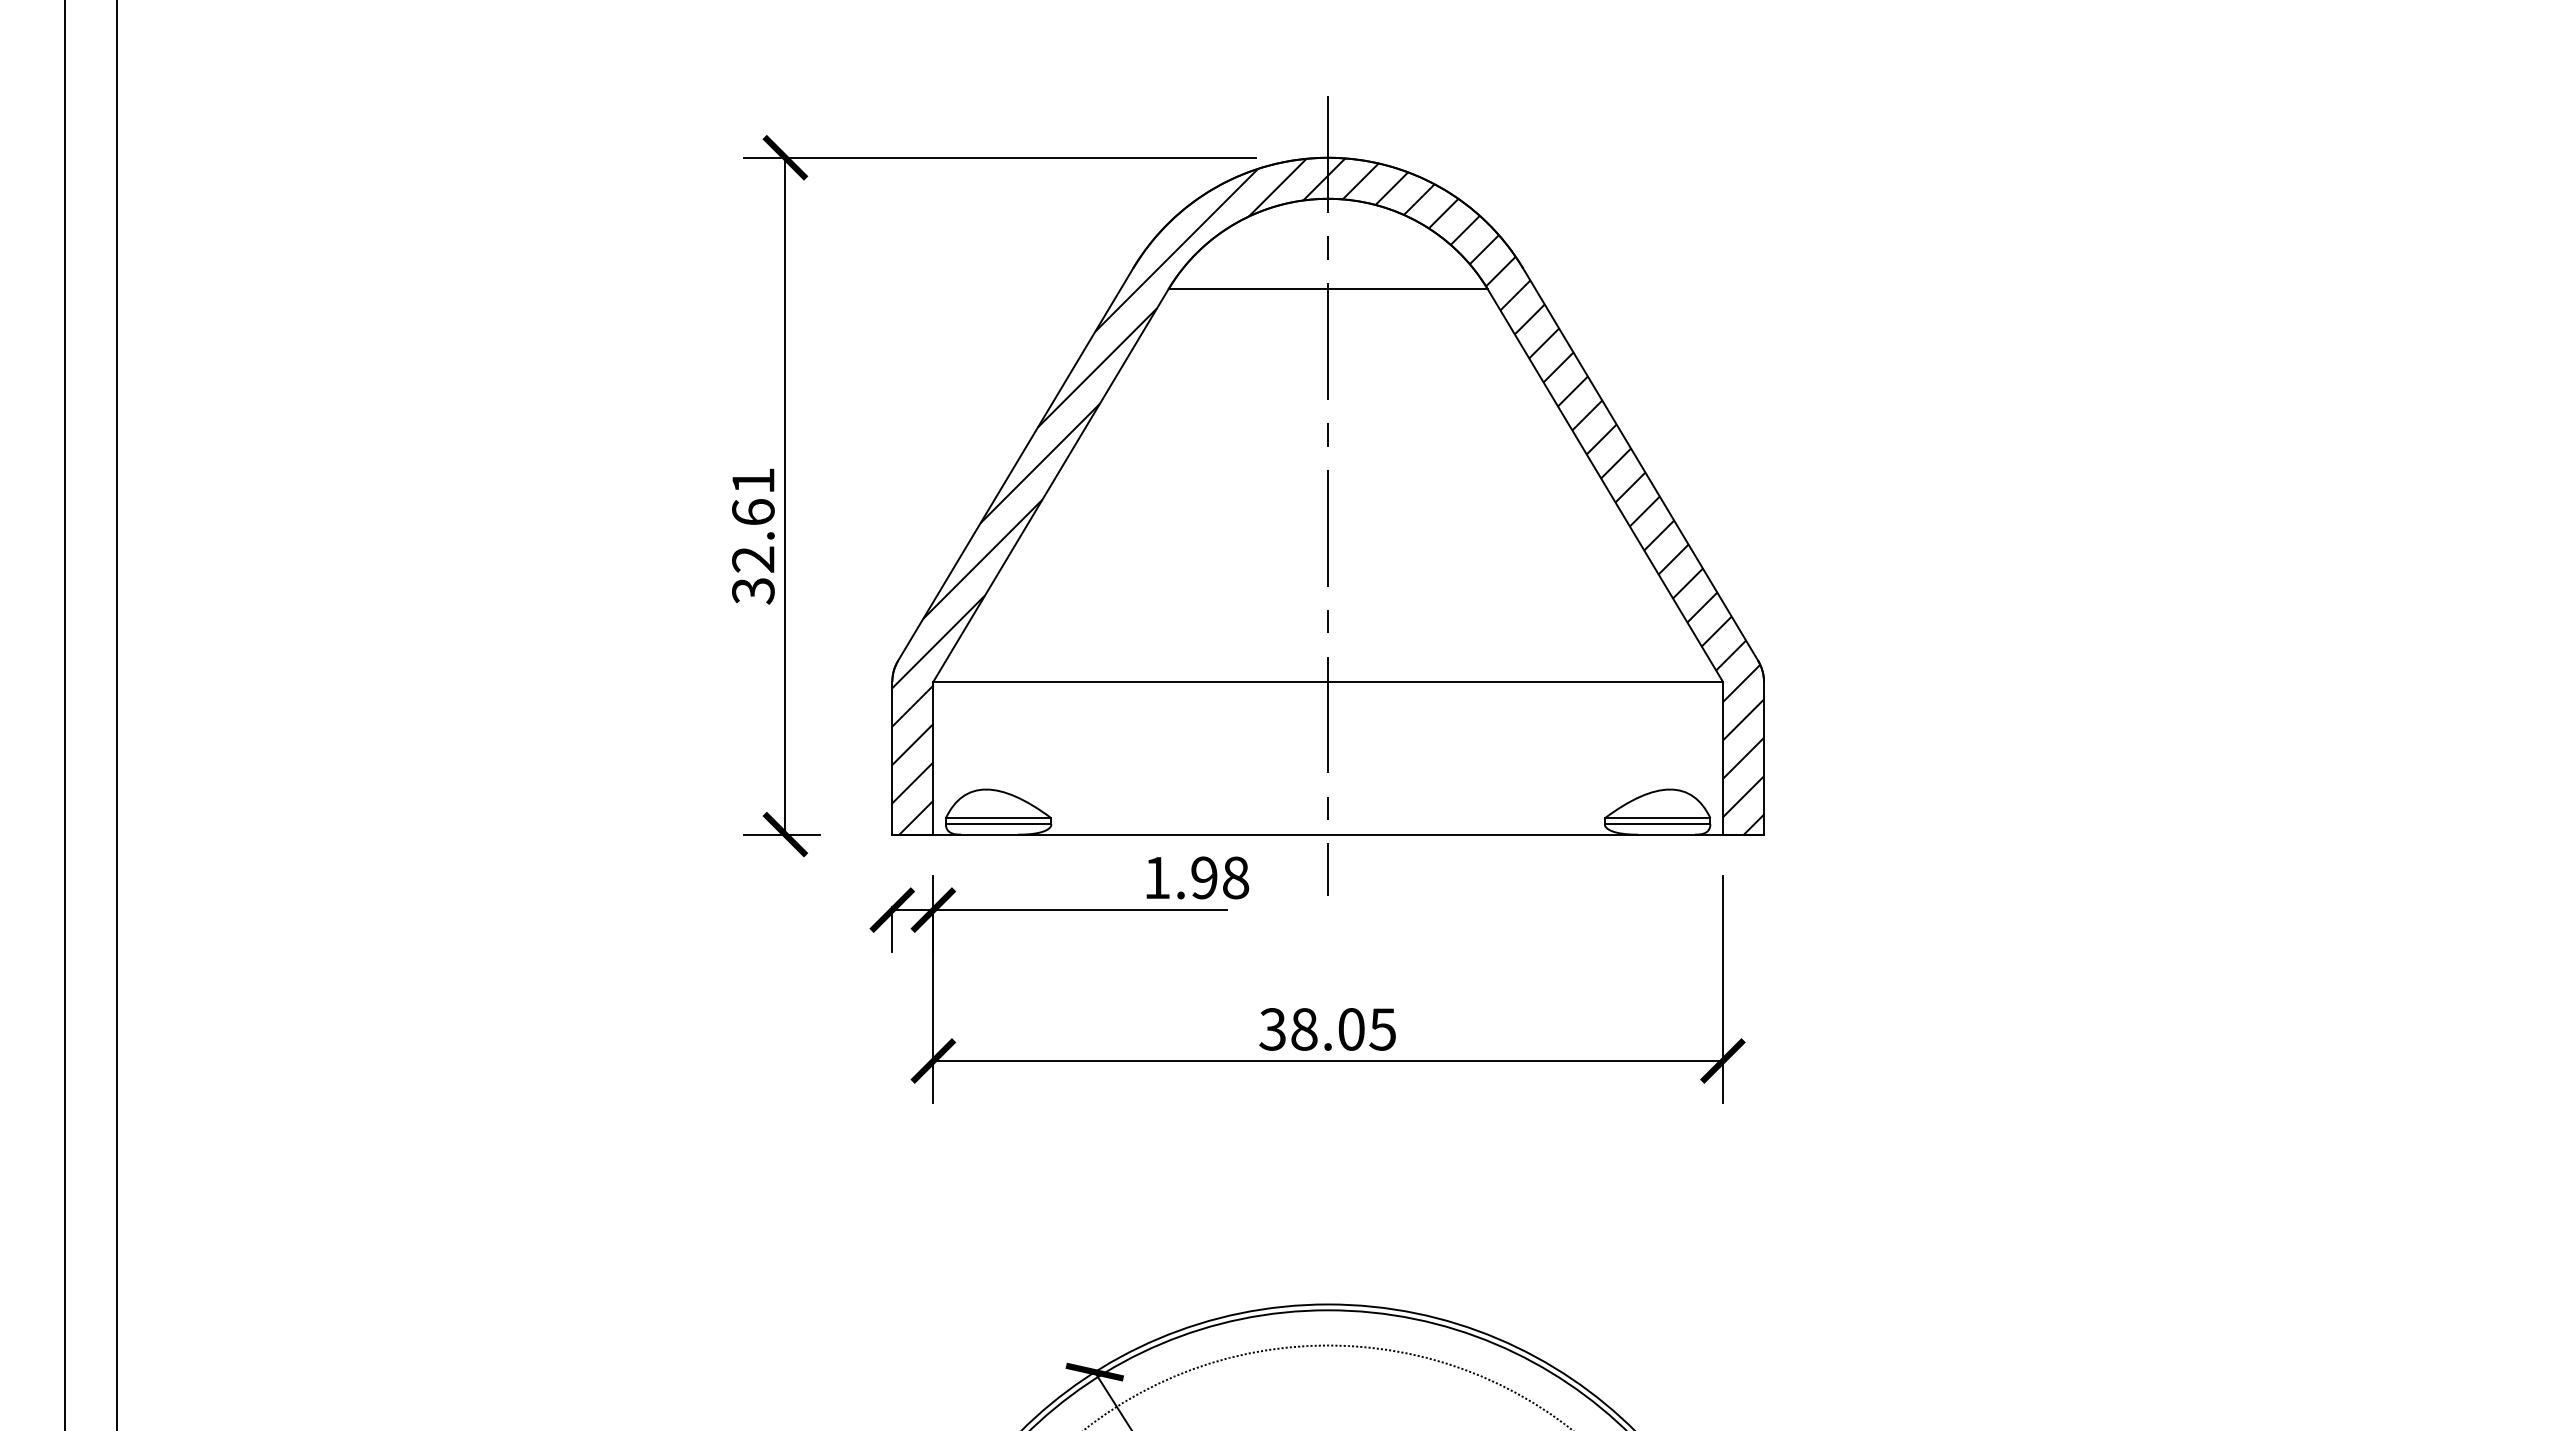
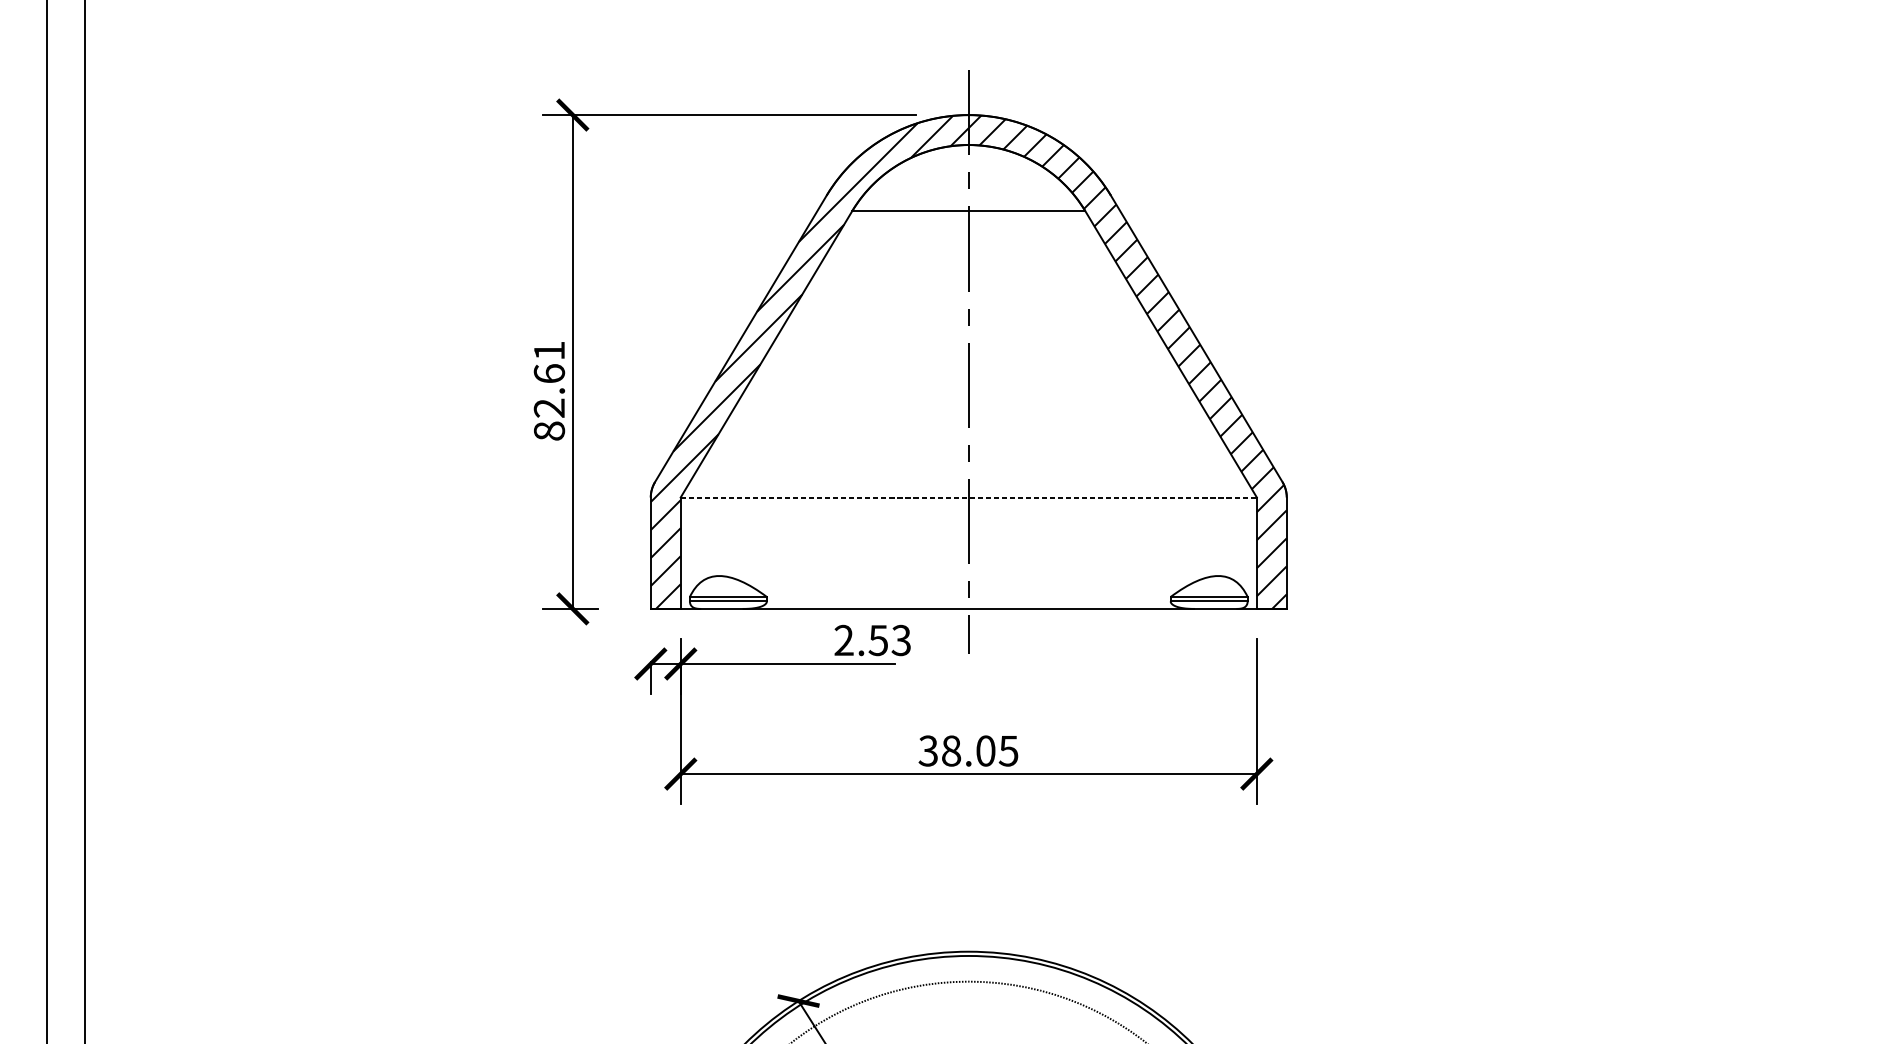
text: (753, 590) -> (549, 430), 32.61 -> 82.61
line: (1328, 681) -> (969, 497), solid -> dashed
text: (1196, 877) -> (872, 640), 1.98 -> 2.53

